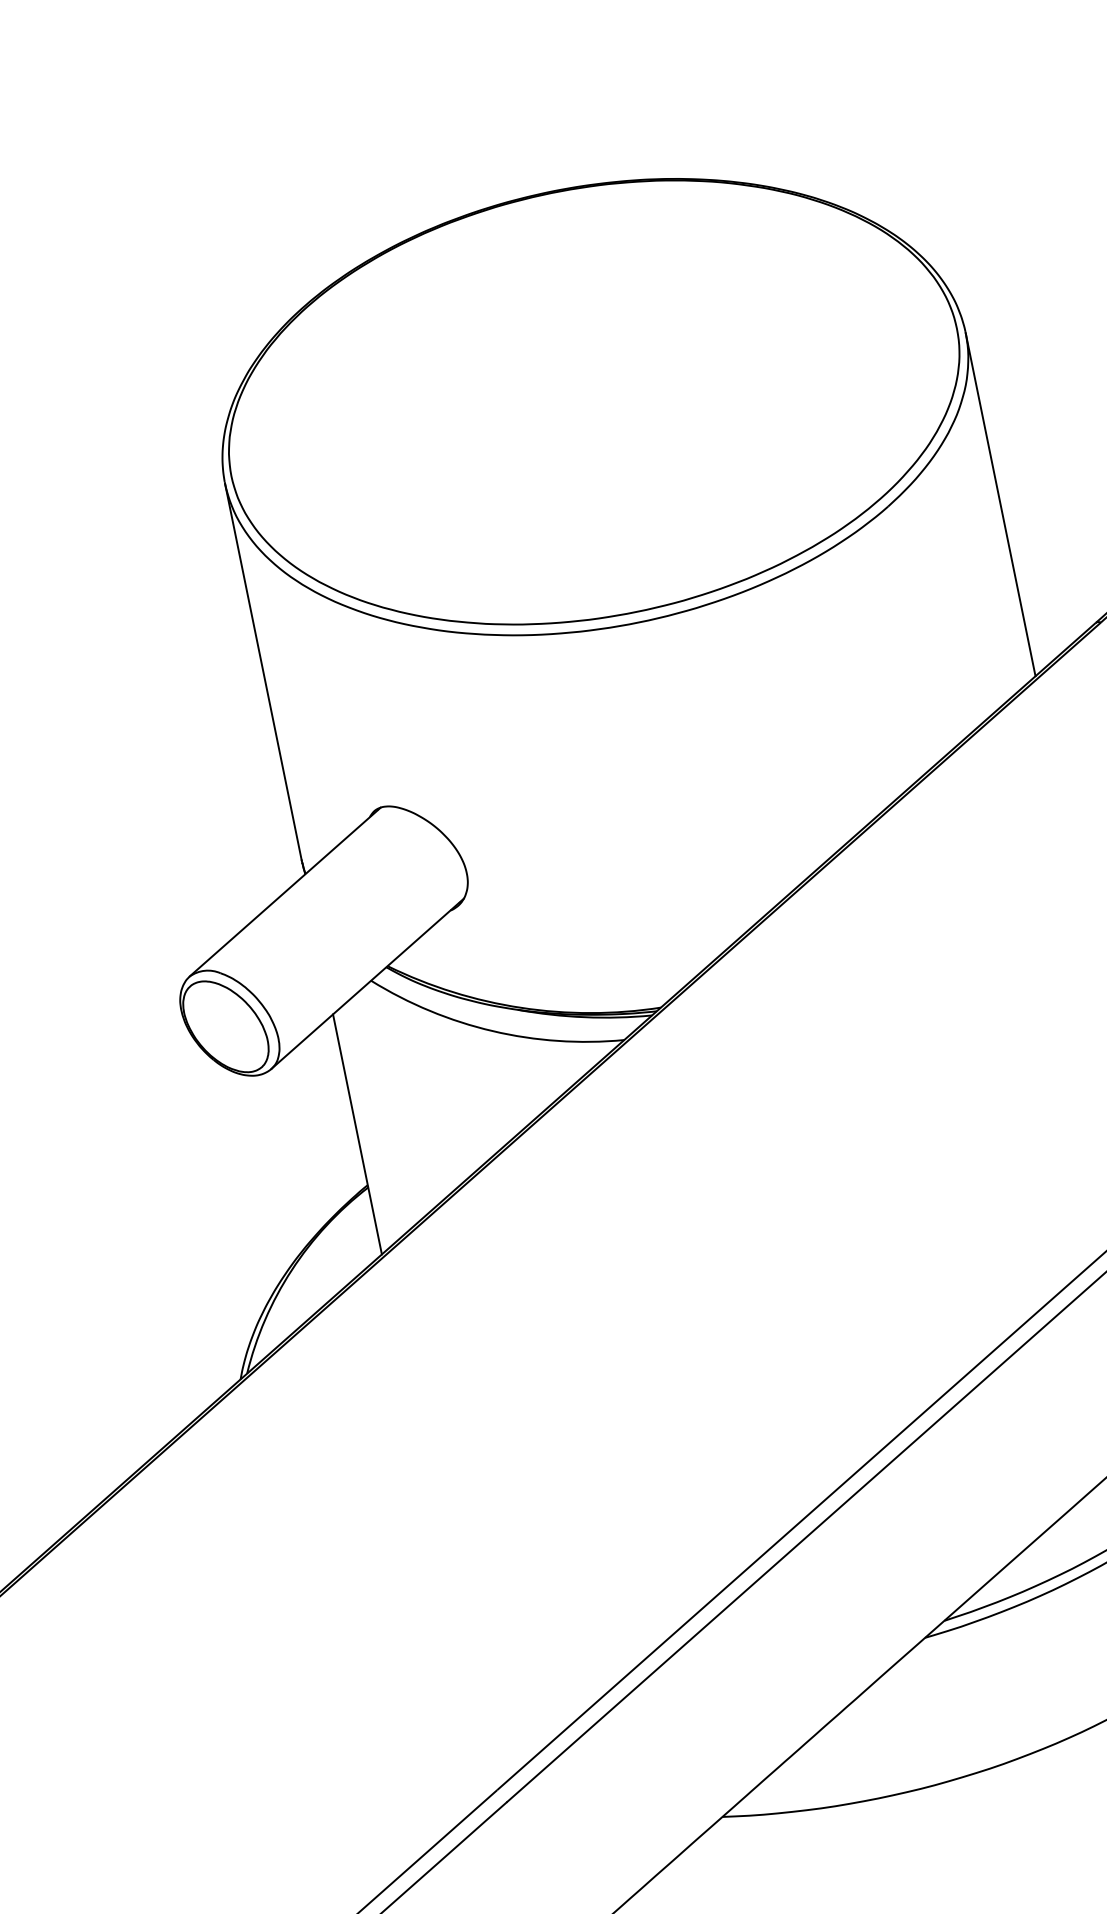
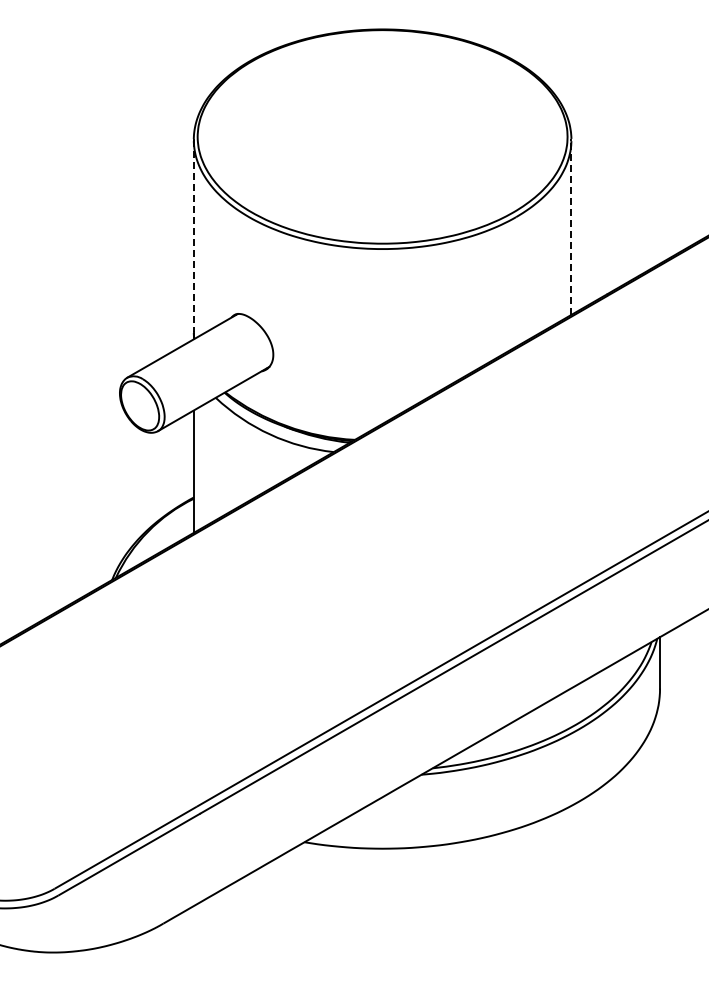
line: (1000, 504) -> (571, 227), solid -> dashed
line: (263, 673) -> (193, 236), solid -> dashed

